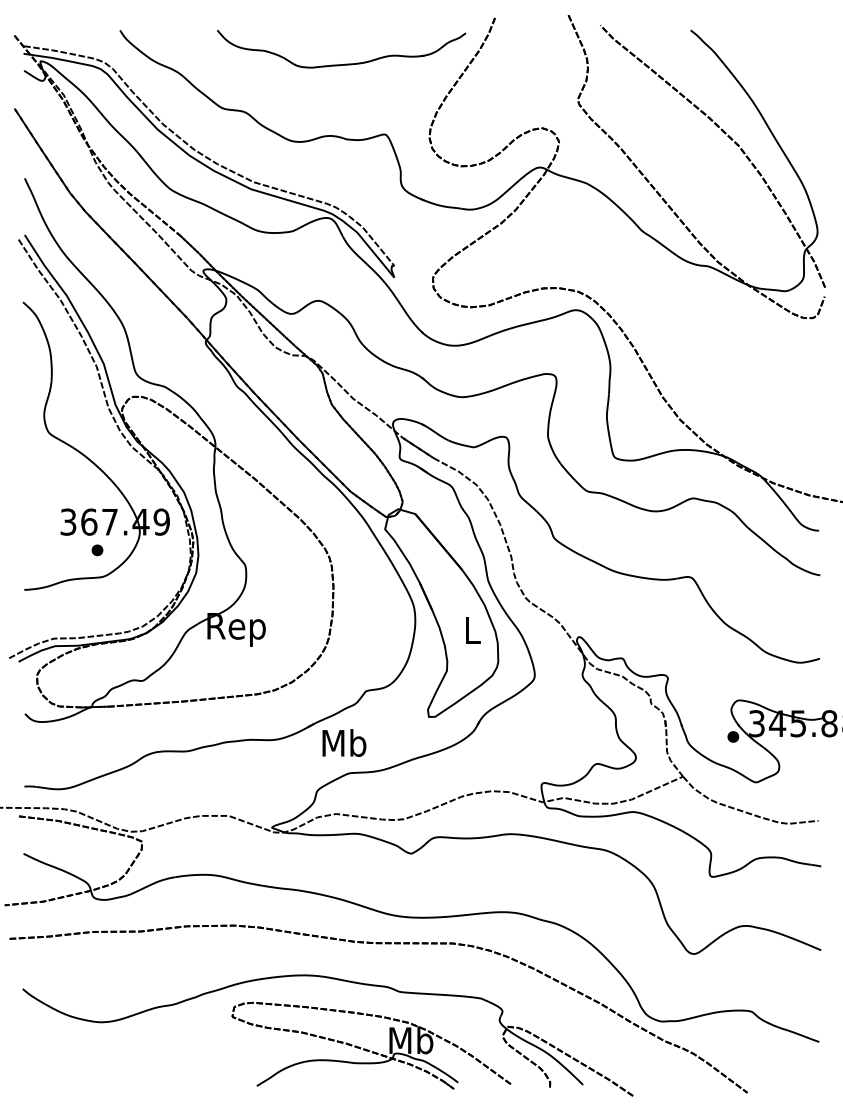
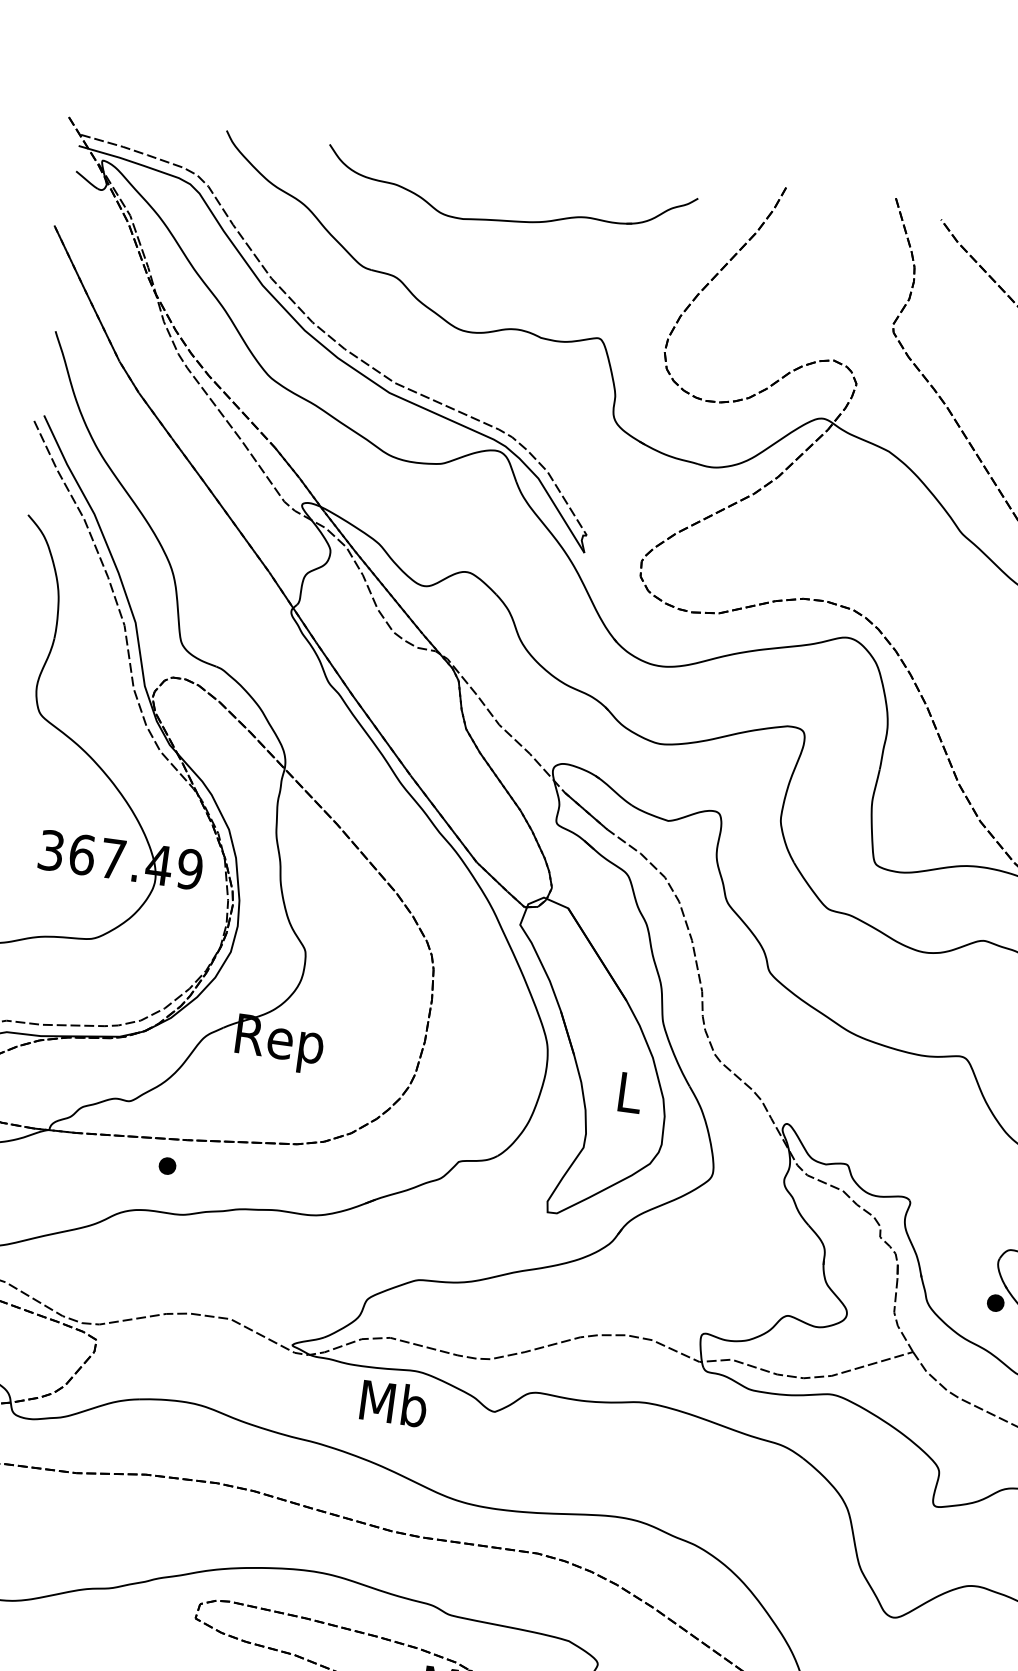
part: (345, 63) -> (513, 219), moved
part: (97, 550) -> (167, 1166), moved
text: (344, 742) -> (394, 1402), moved

